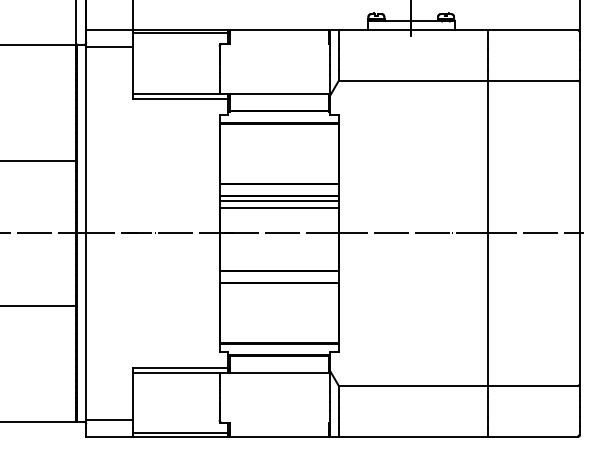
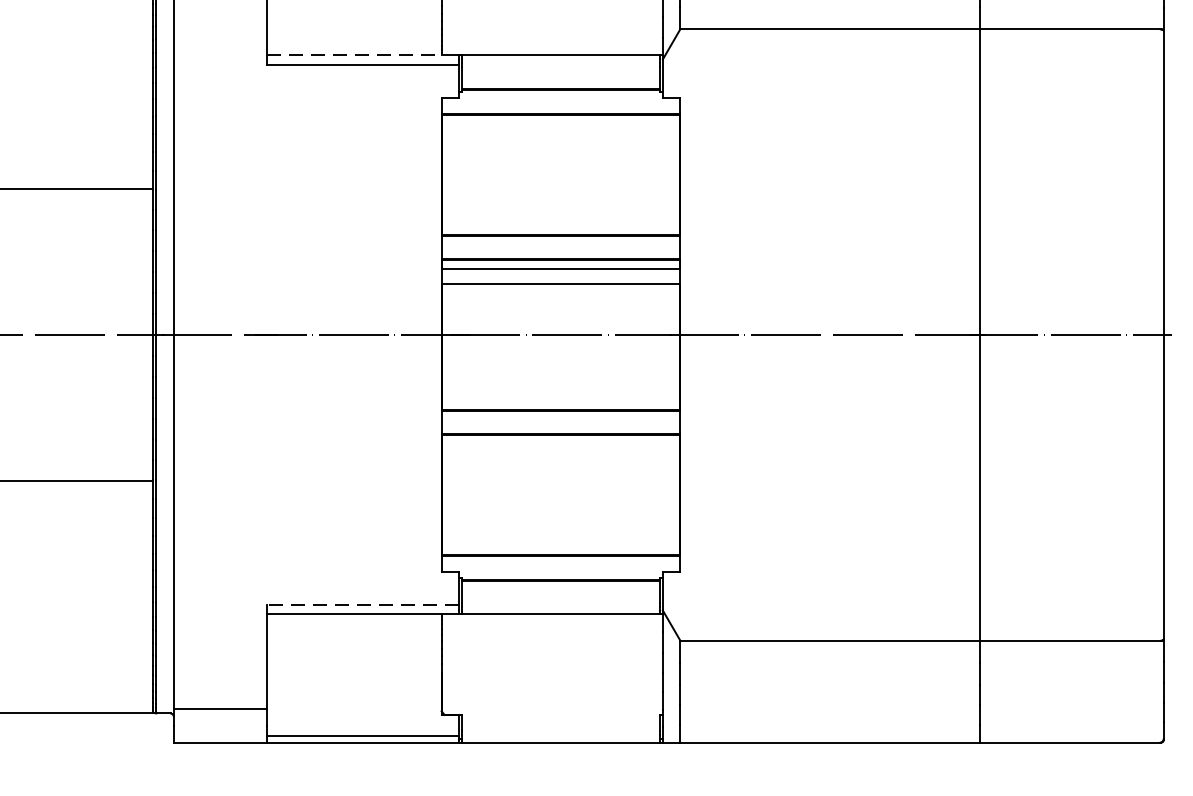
line: (180, 94) -> (363, 56), solid -> dashed
line: (180, 368) -> (363, 606), solid -> dashed

